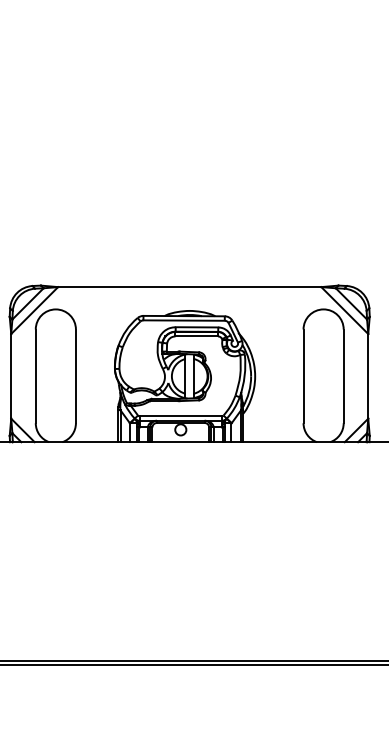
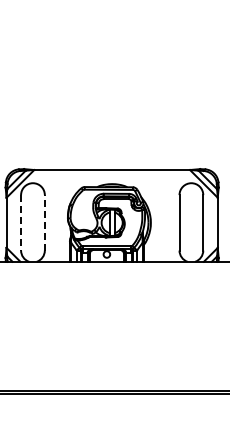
line: (36, 375) -> (21, 222), solid -> dashed
line: (75, 375) -> (44, 222), solid -> dashed

